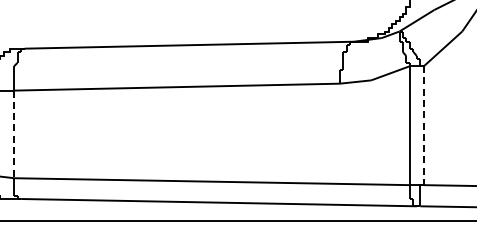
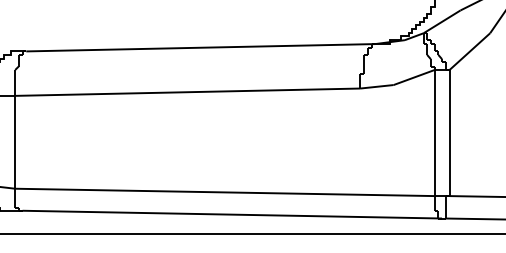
line: (423, 126) -> (449, 133), dashed -> solid
line: (14, 134) -> (15, 142), dashed -> solid

